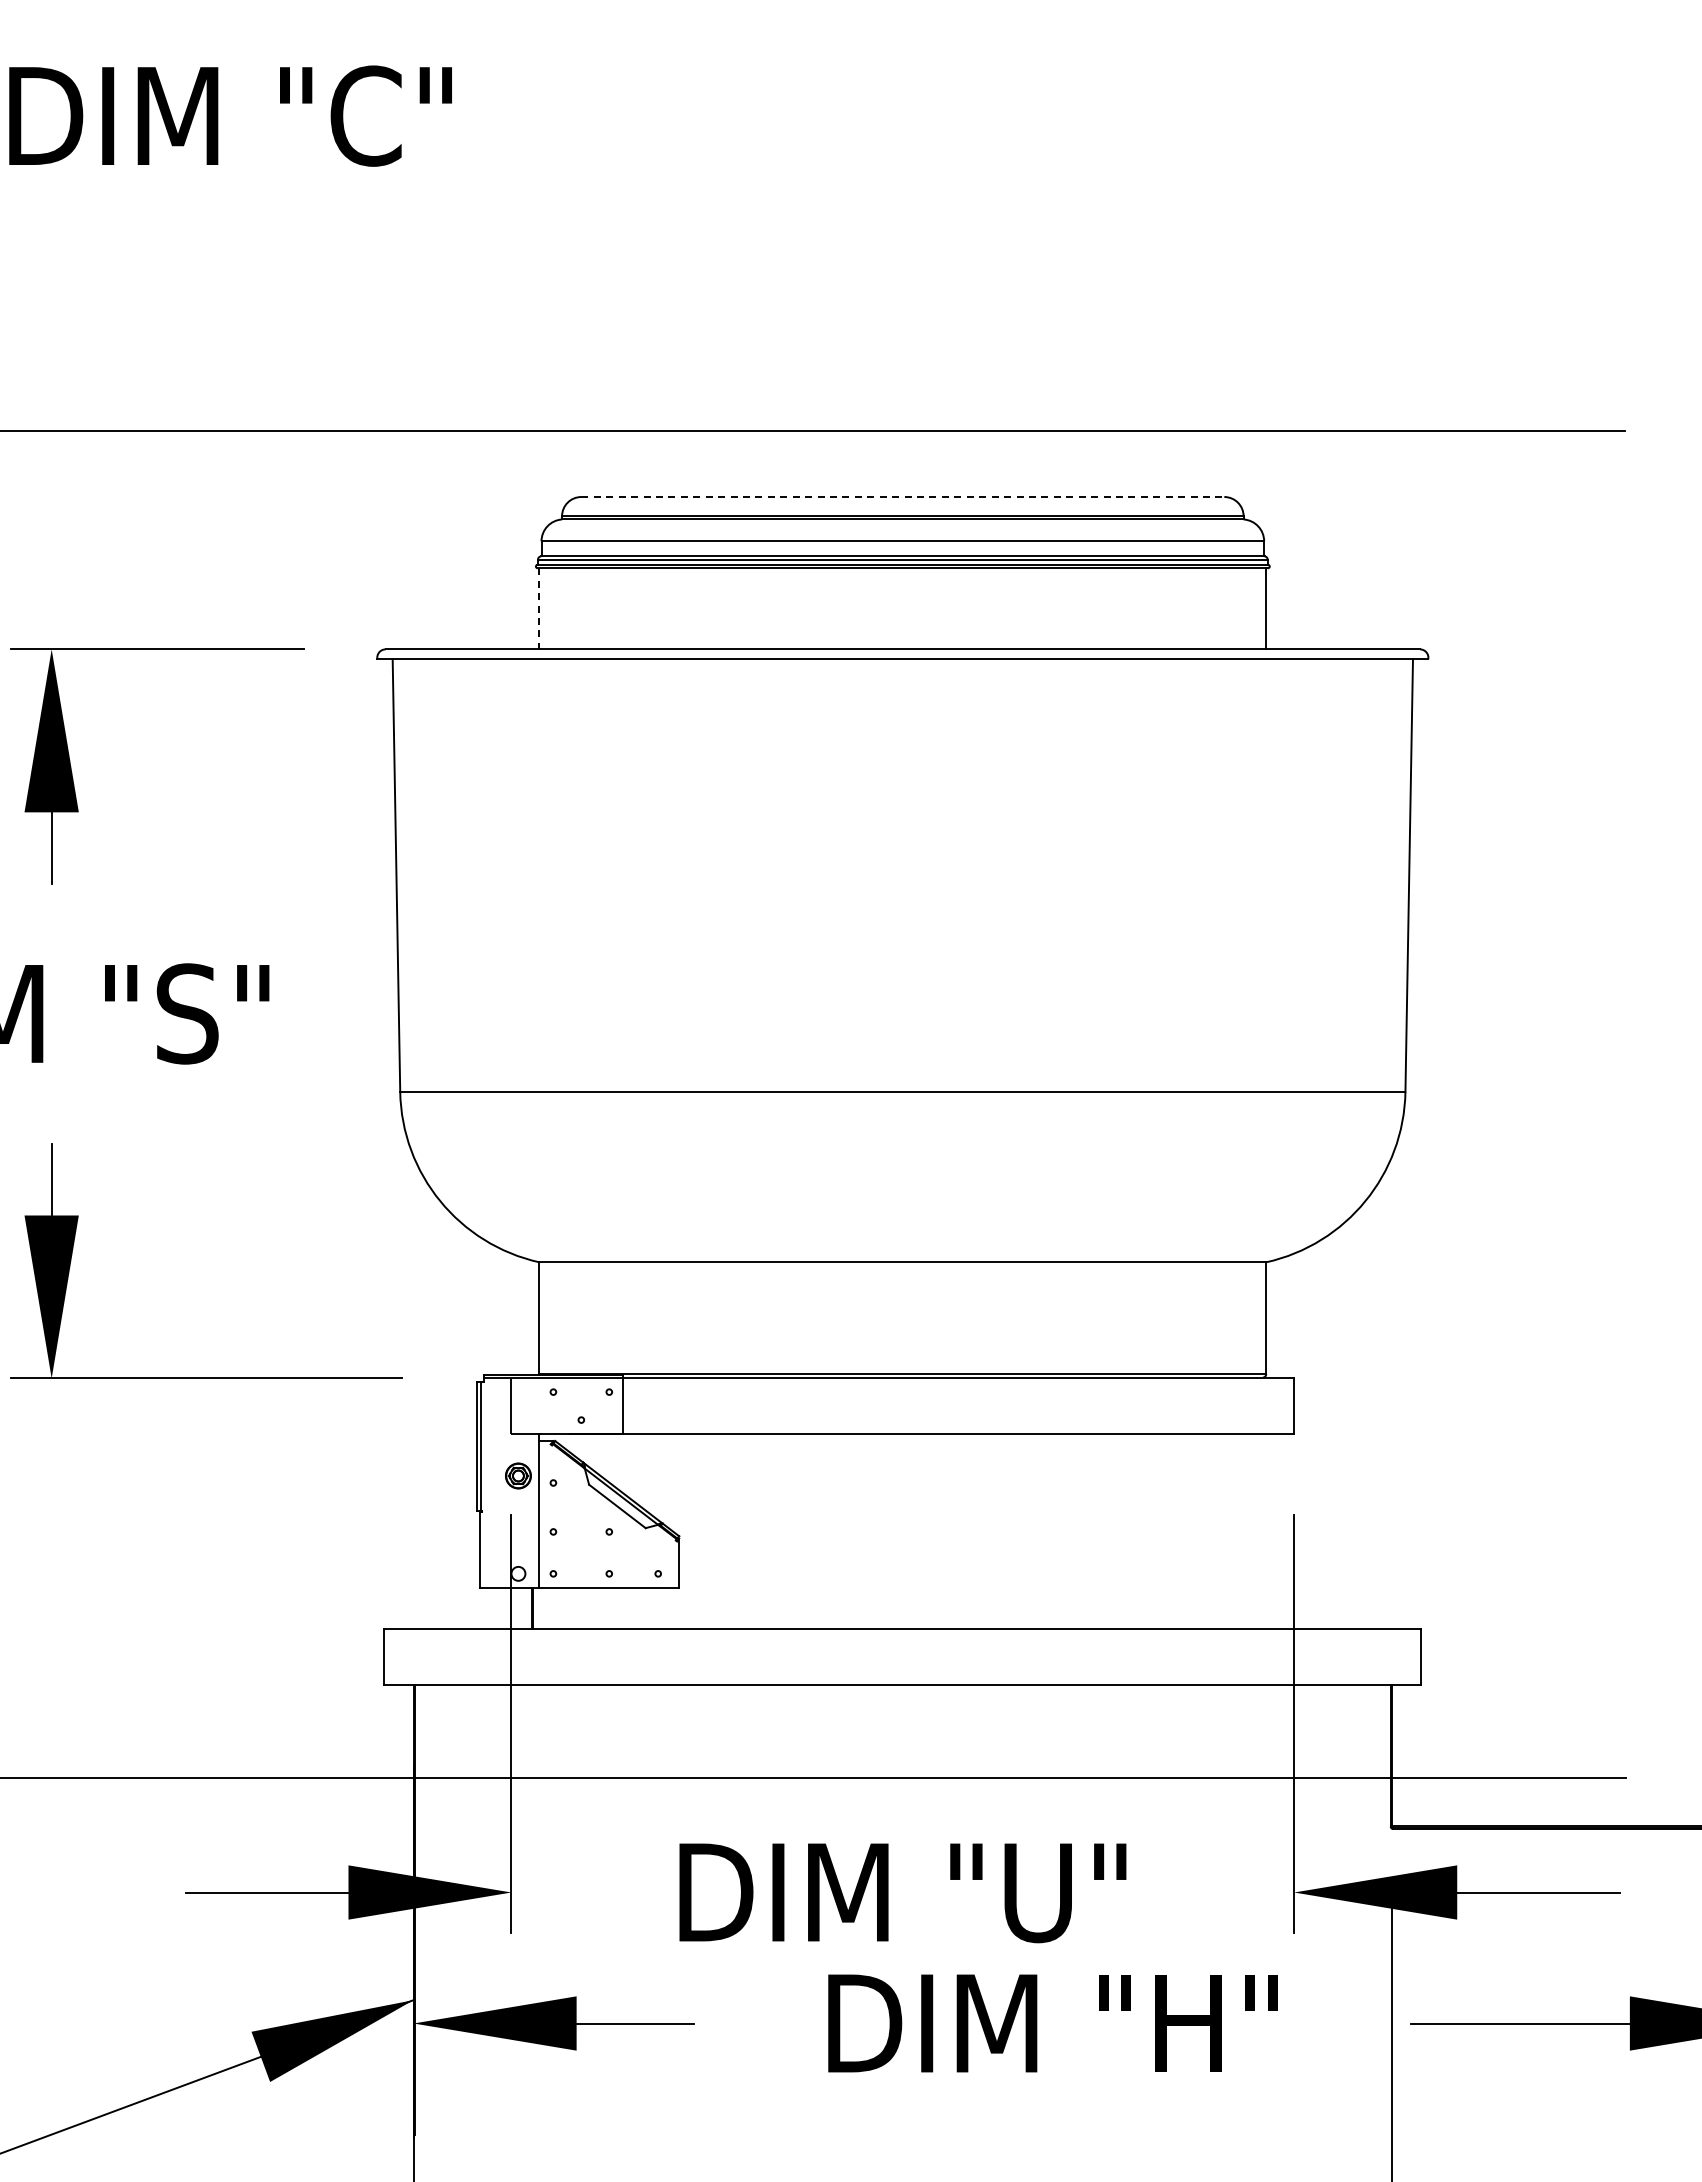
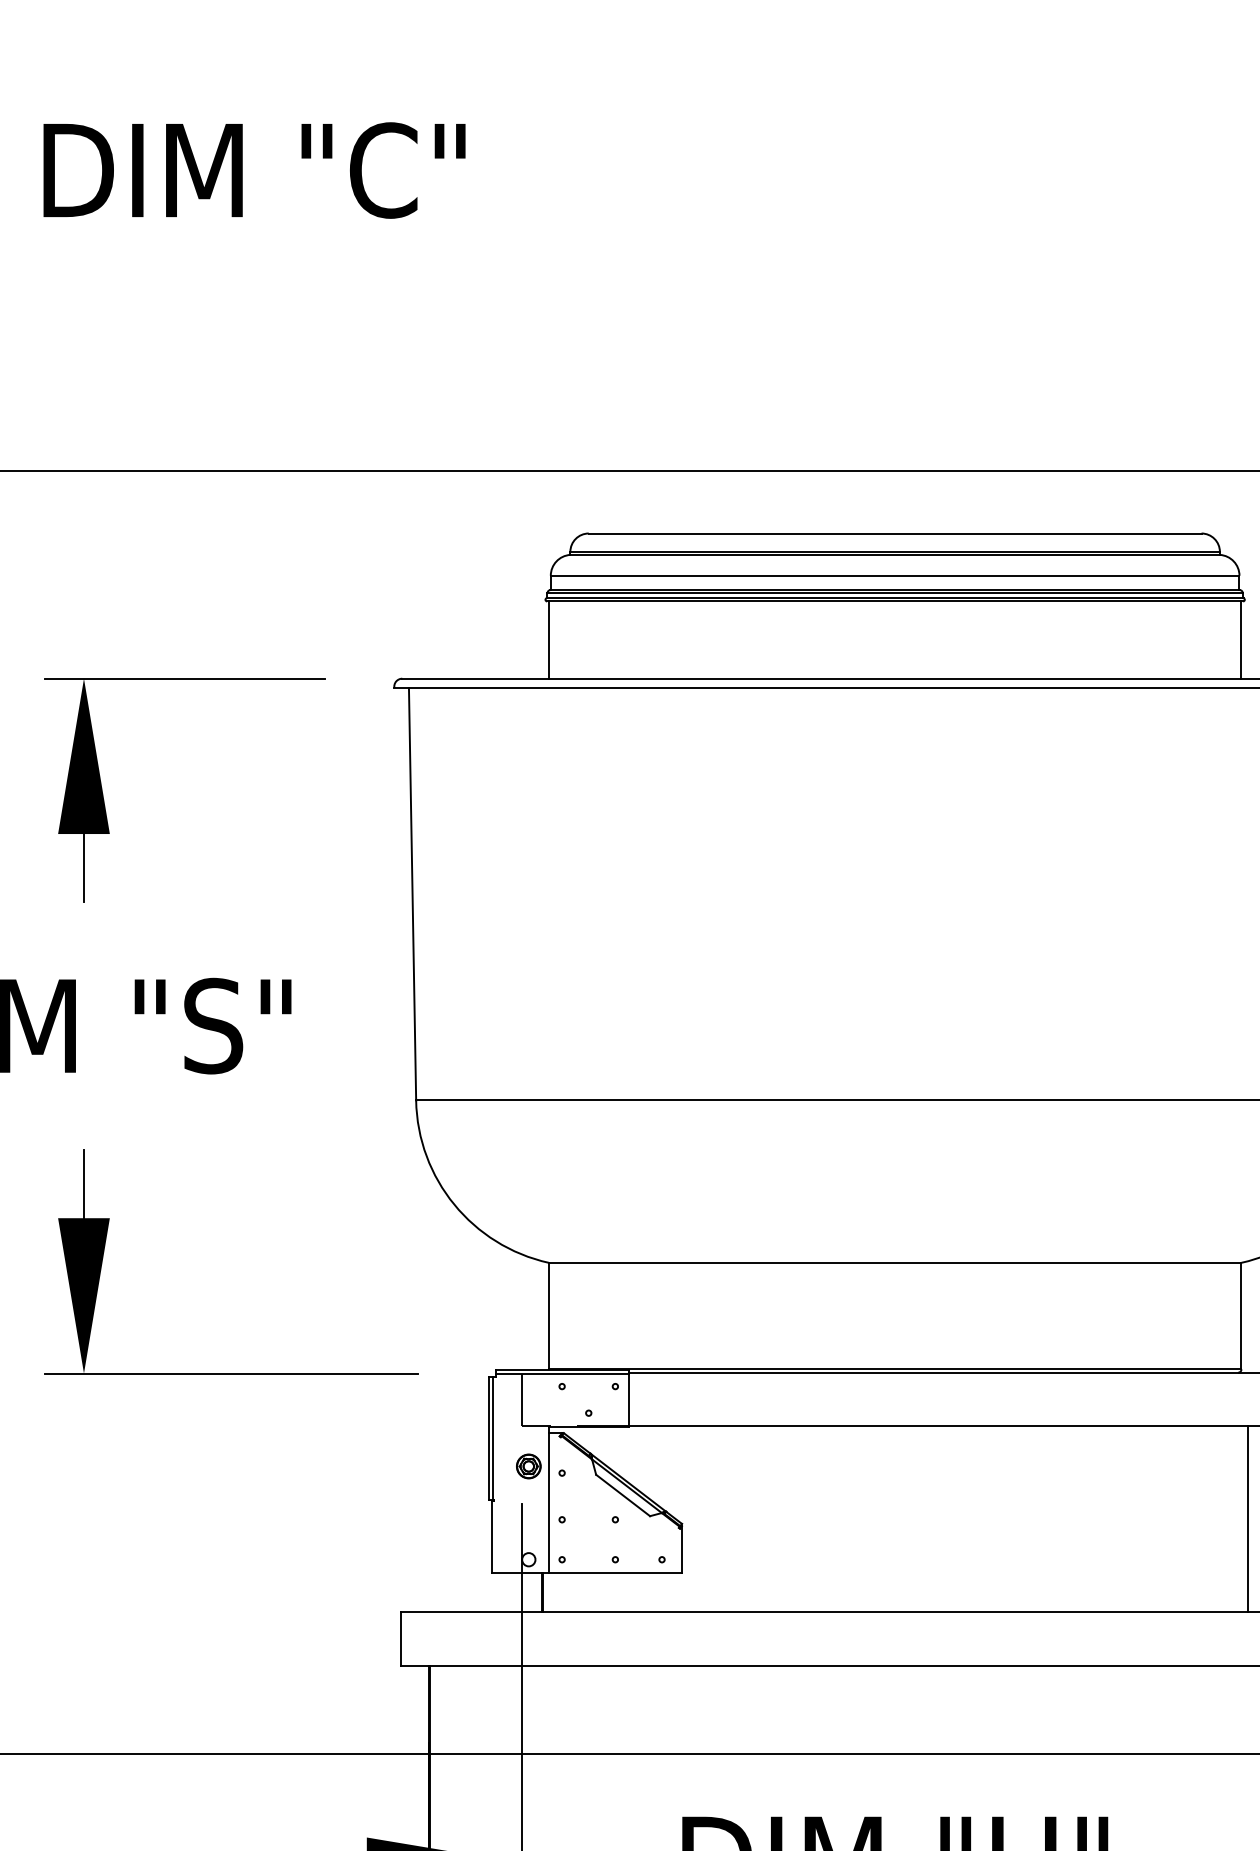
line: (903, 497) -> (895, 533), dashed -> solid
line: (539, 608) -> (548, 639), dashed -> solid
line: (1273, 1531) -> (1248, 1519), added

